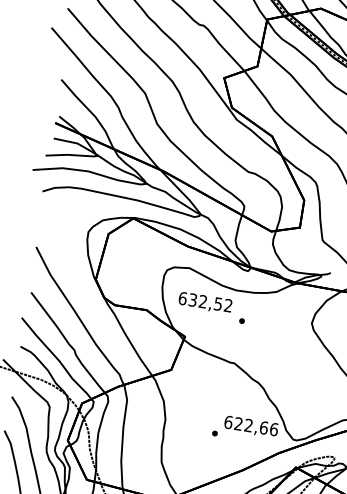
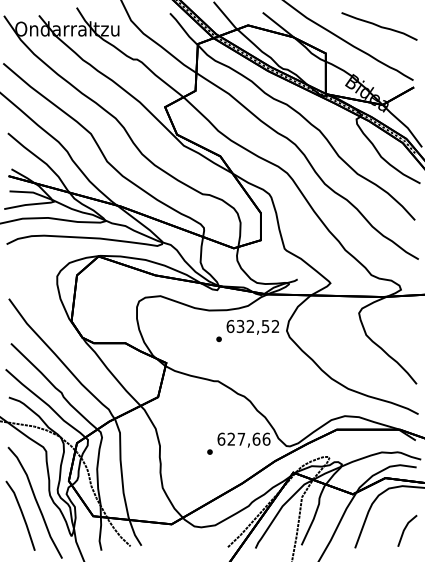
text: (204, 303) -> (252, 327), moved
text: (248, 424) -> (241, 438), 622,66 -> 627,66

